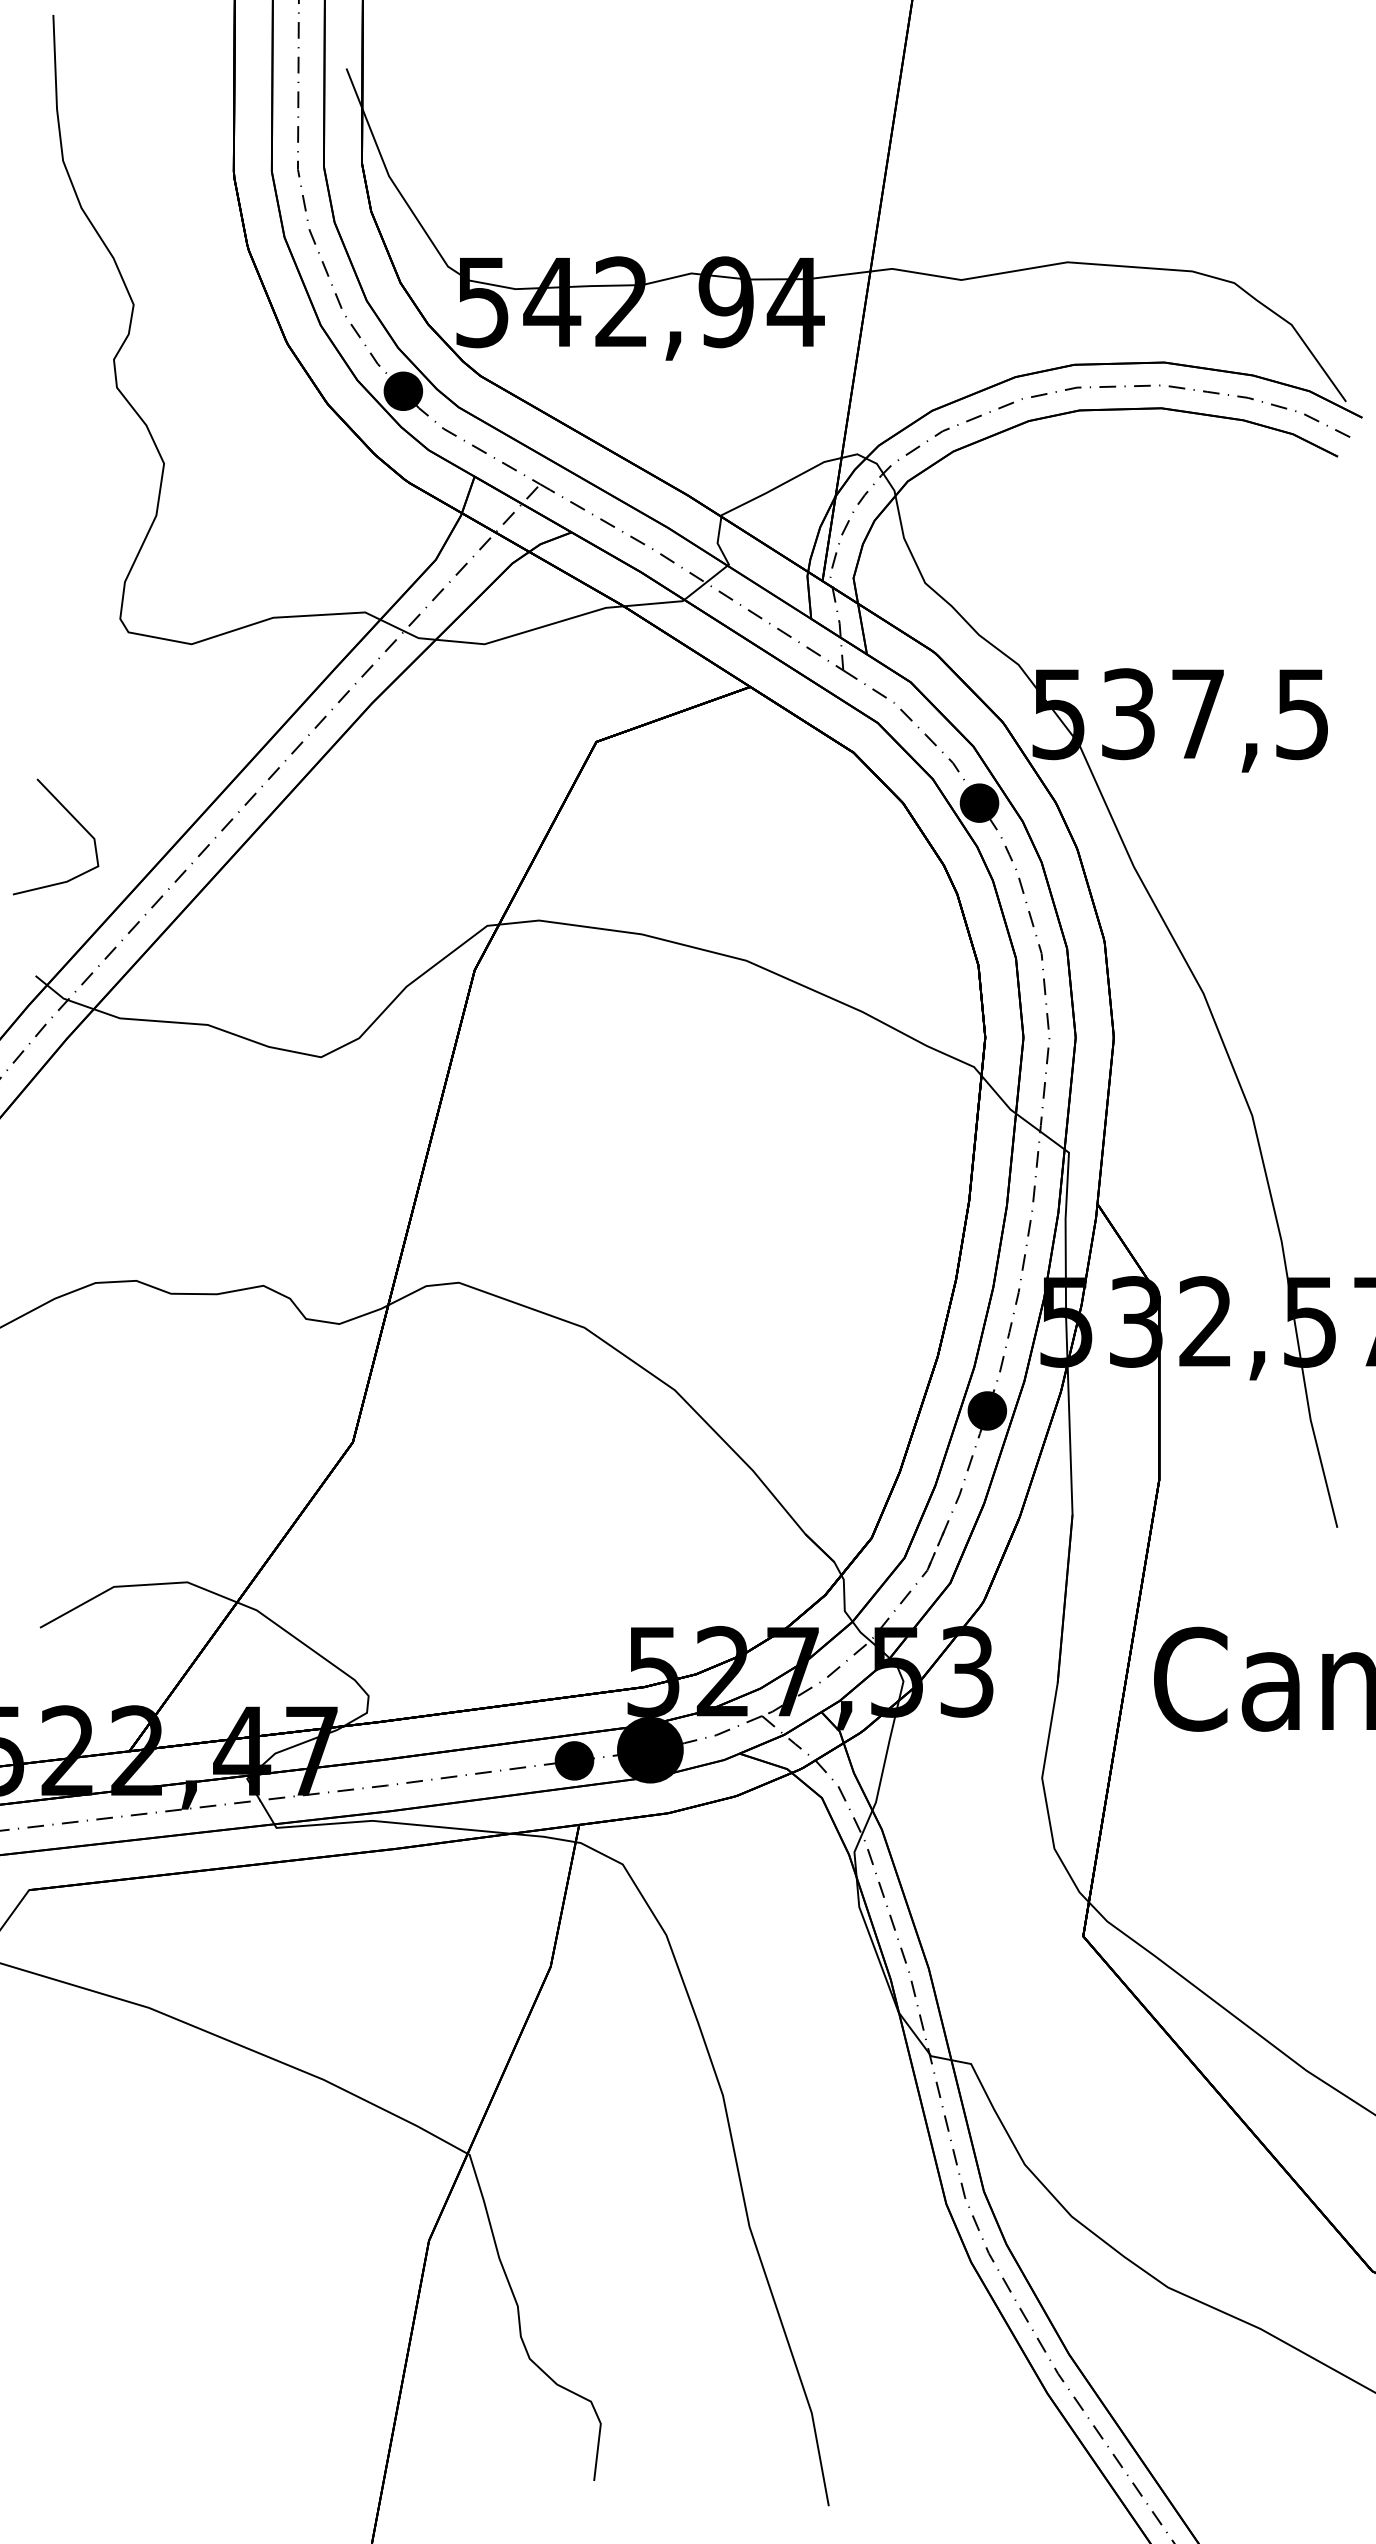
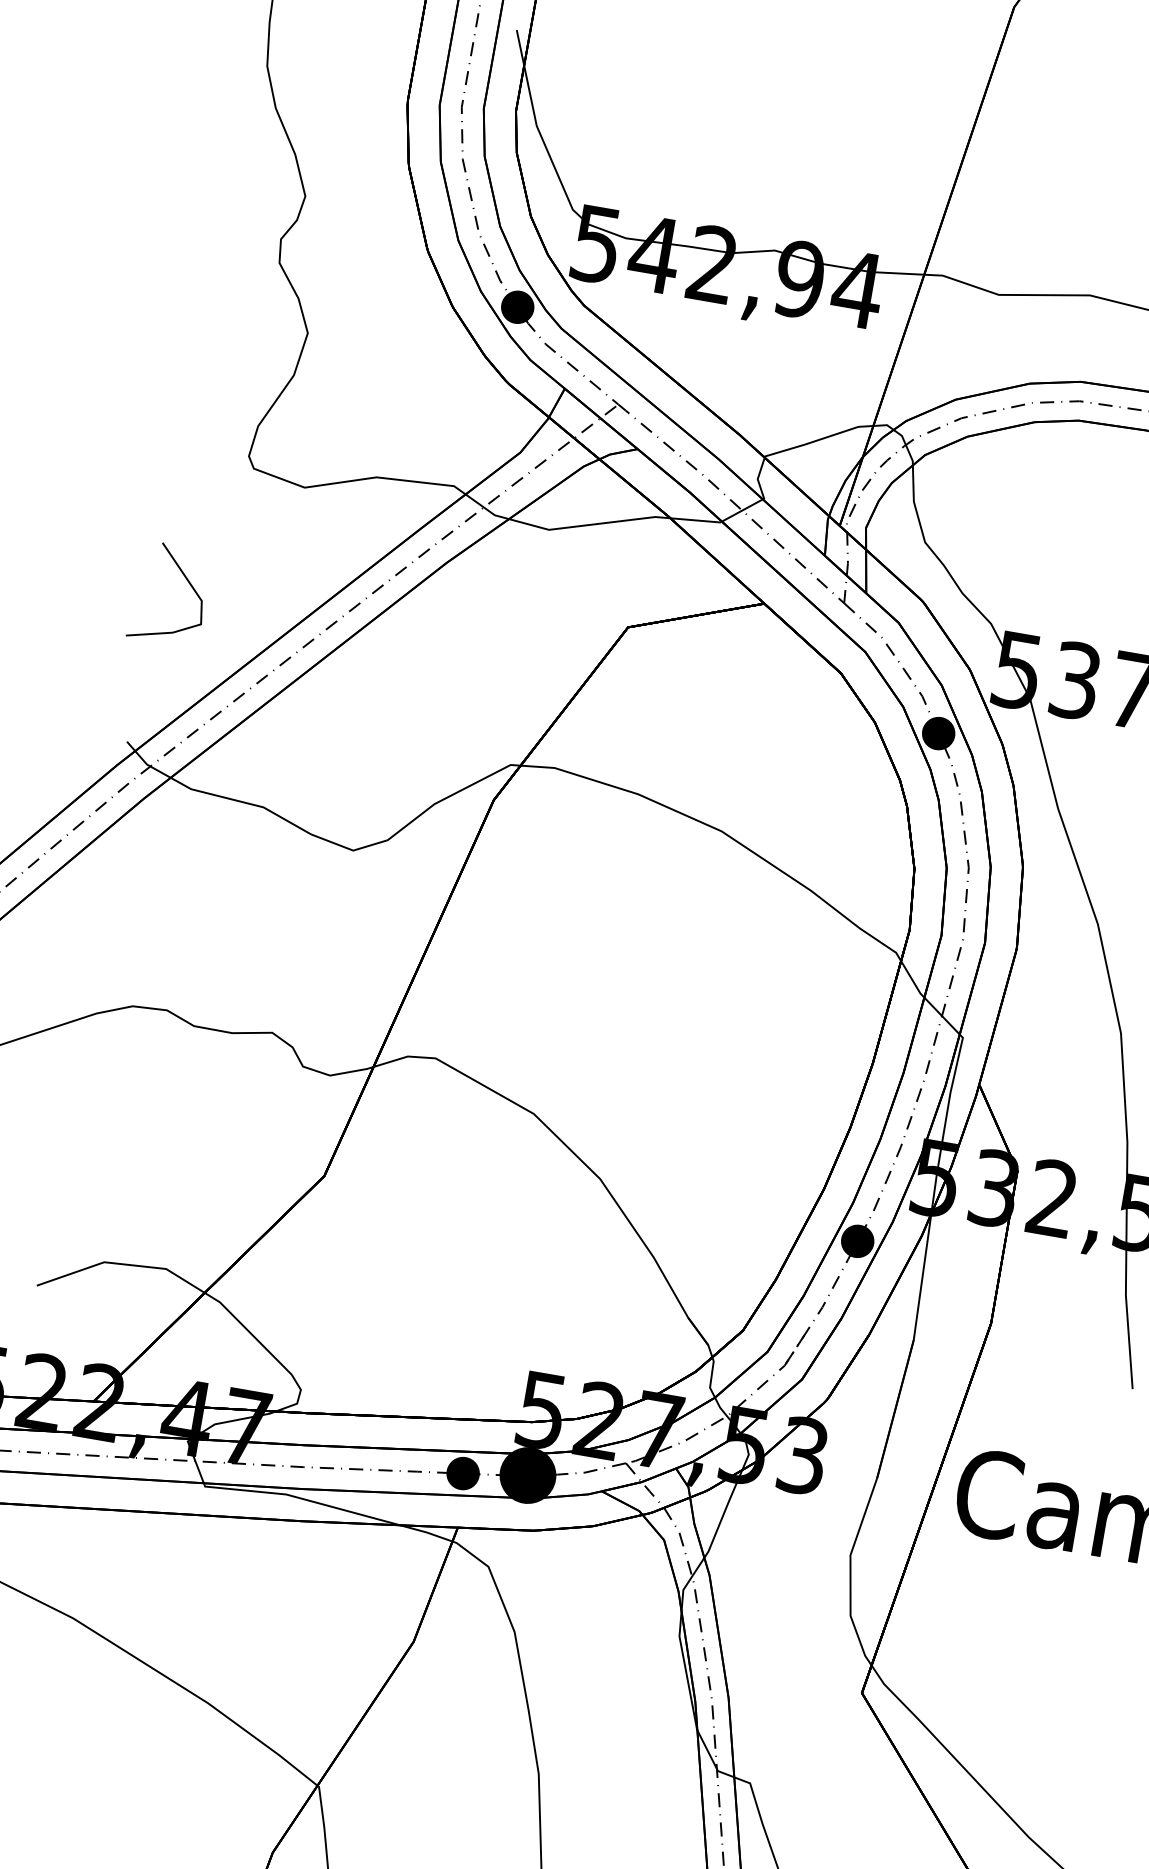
line: (73, 818) -> (187, 580), moved

